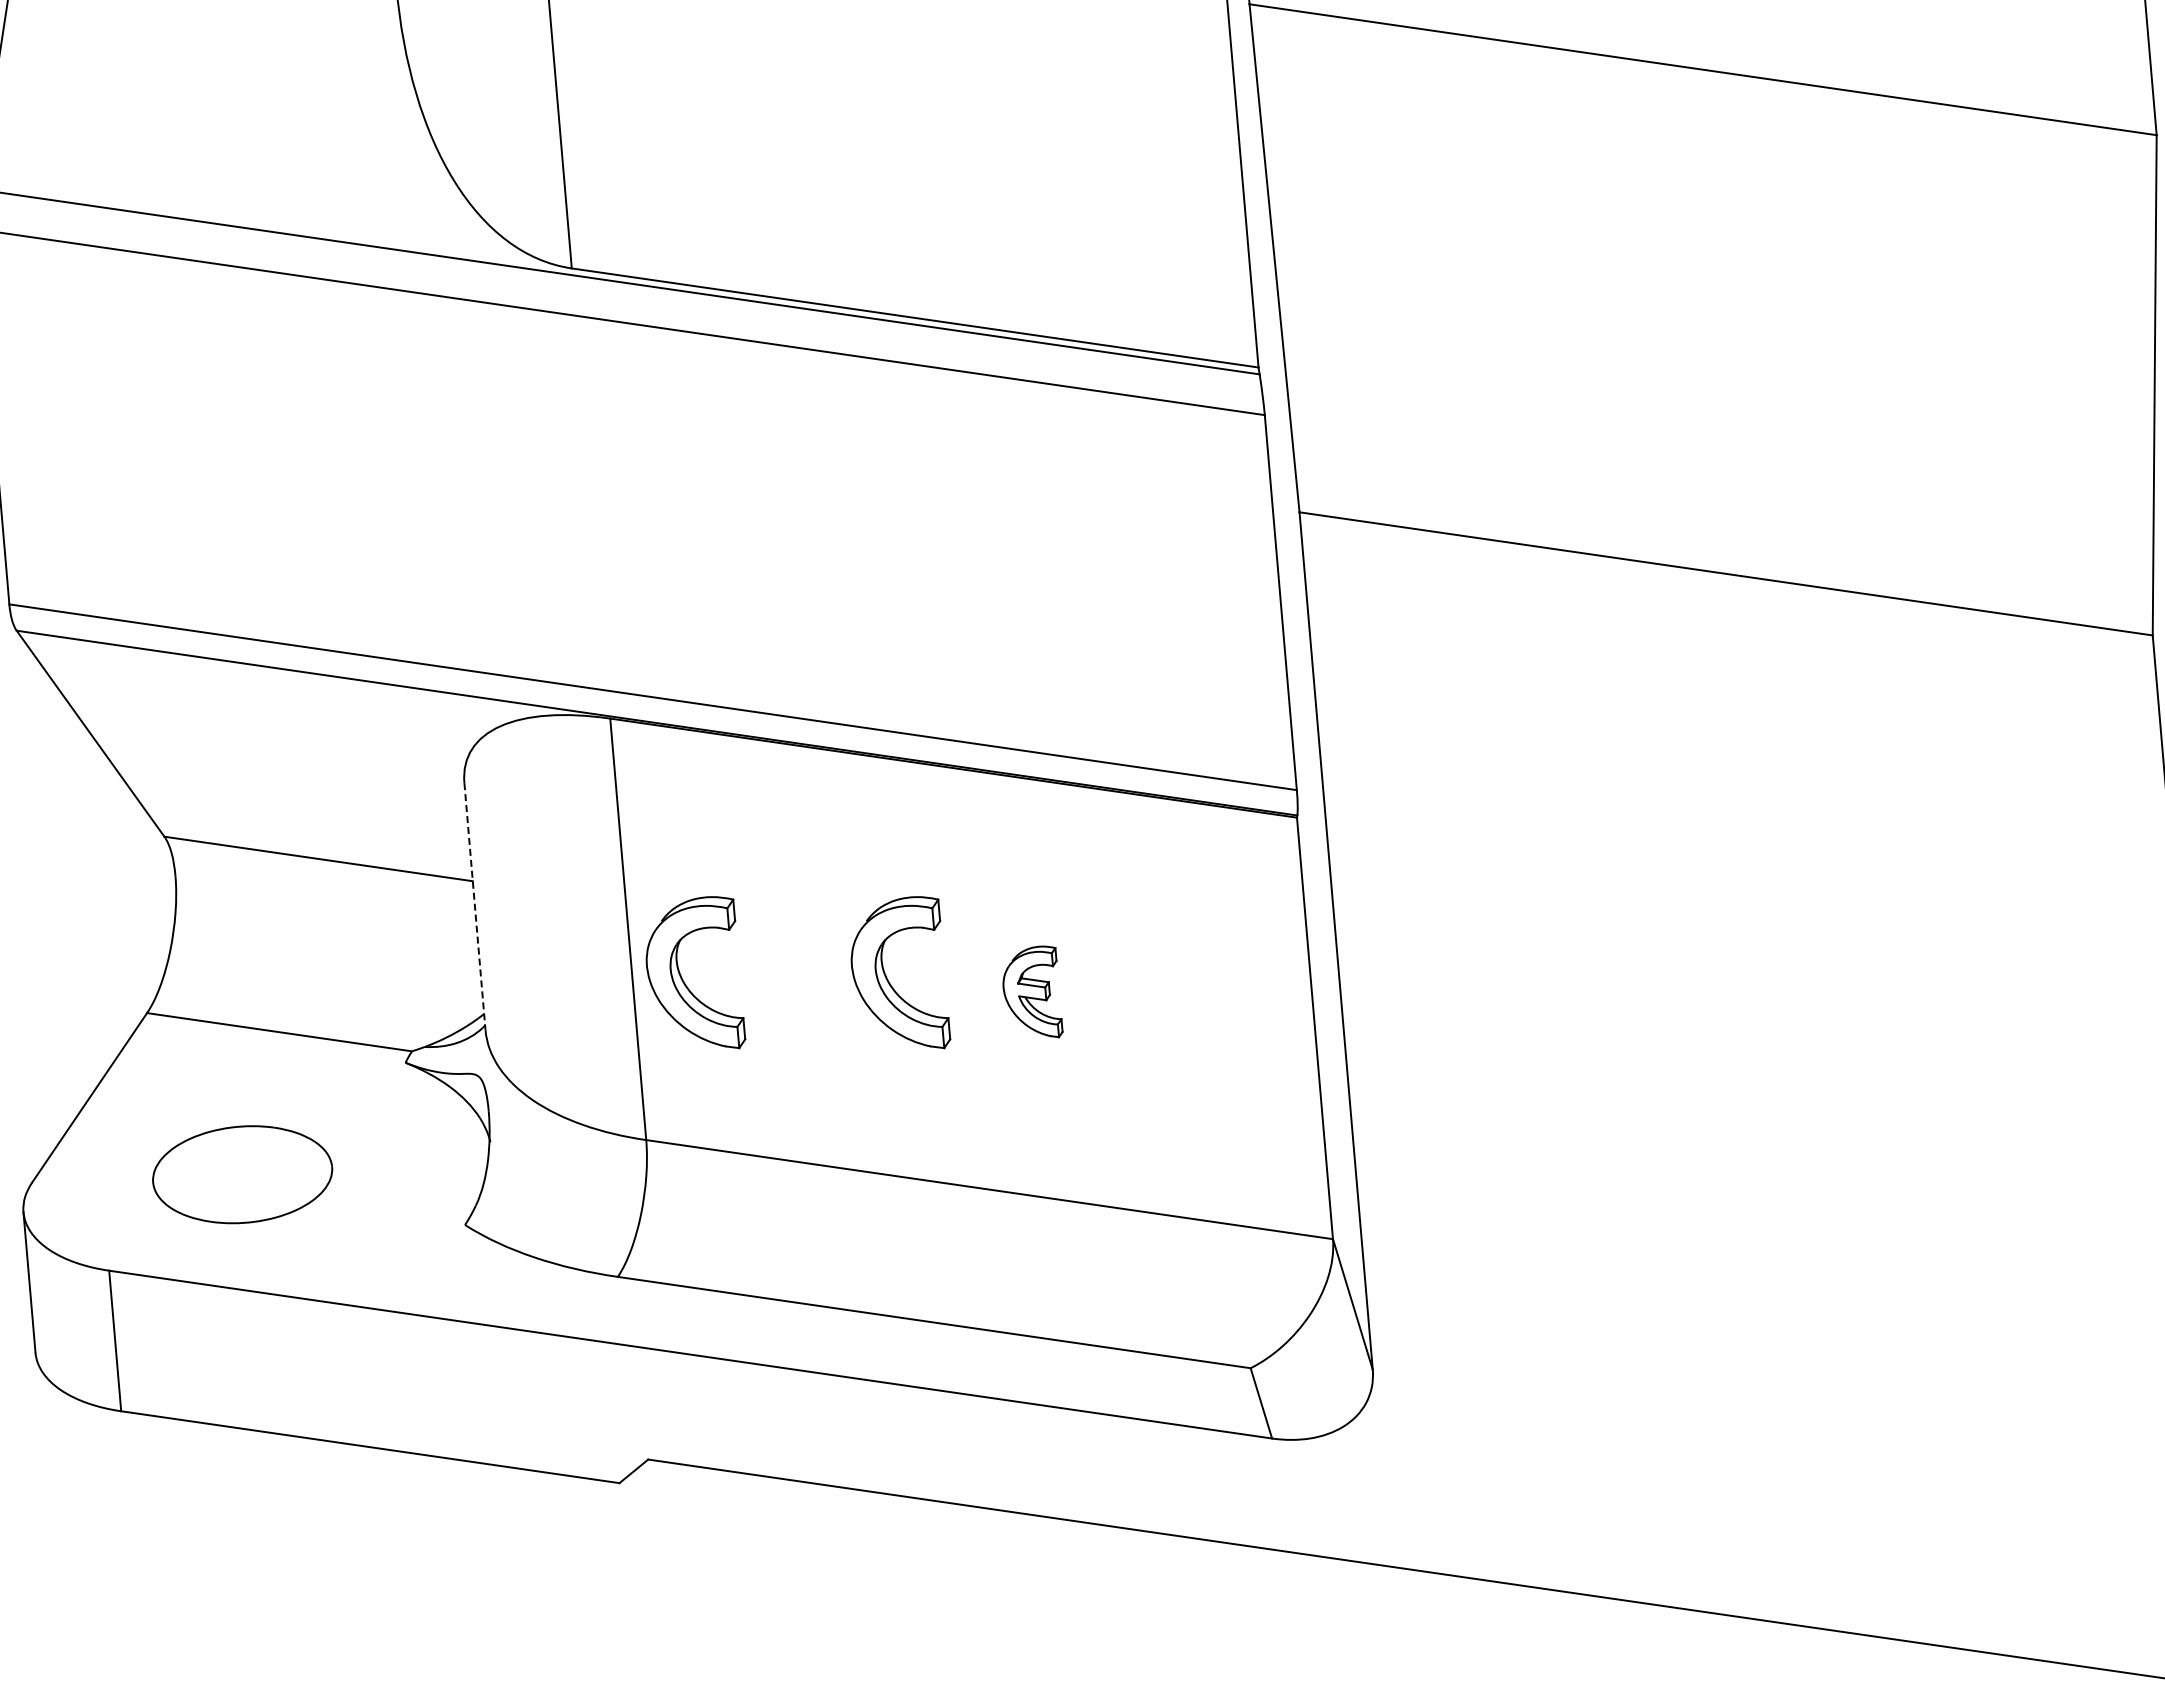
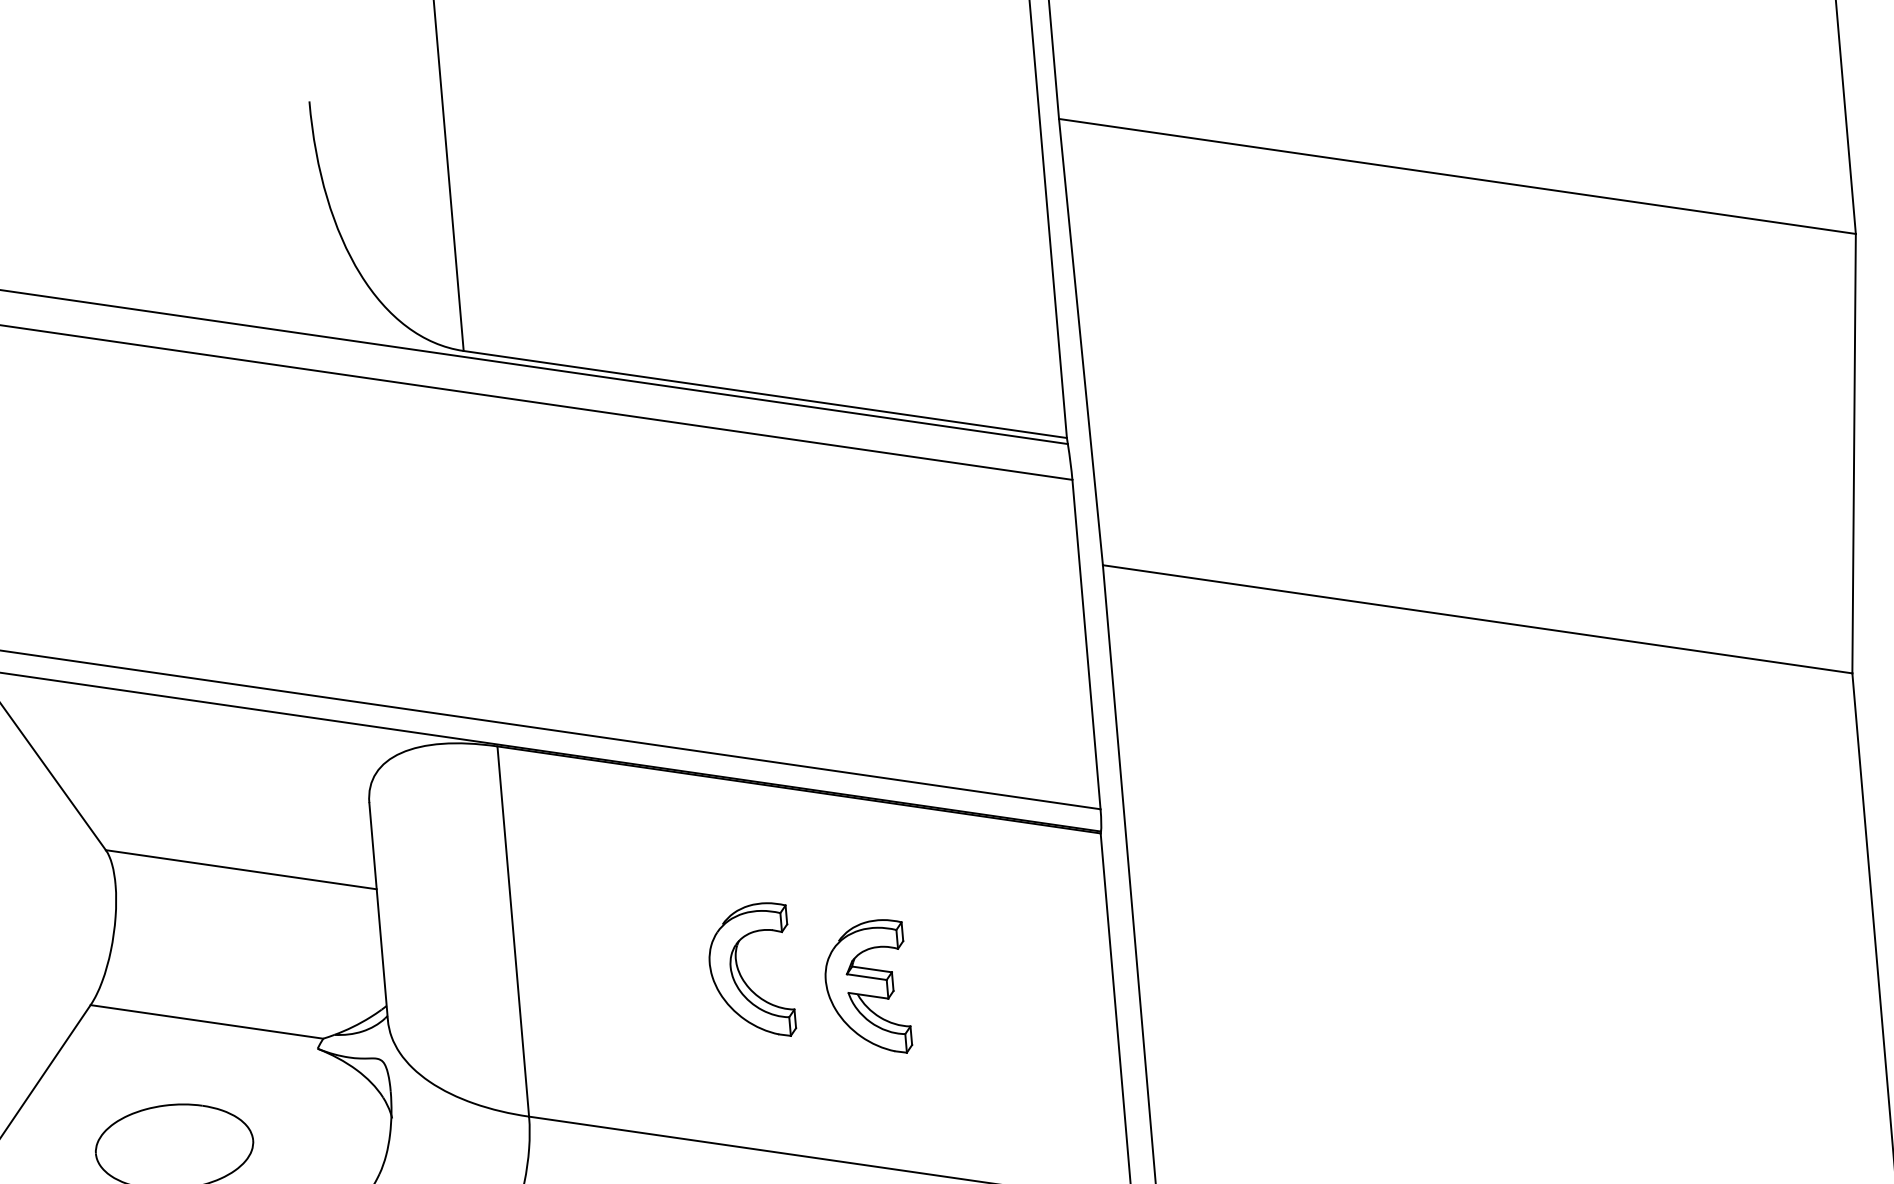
line: (474, 906) -> (378, 911), dashed -> solid
part: (683, 979) -> (561, 975), removed
part: (1032, 991) -> (868, 986), size x1.67

